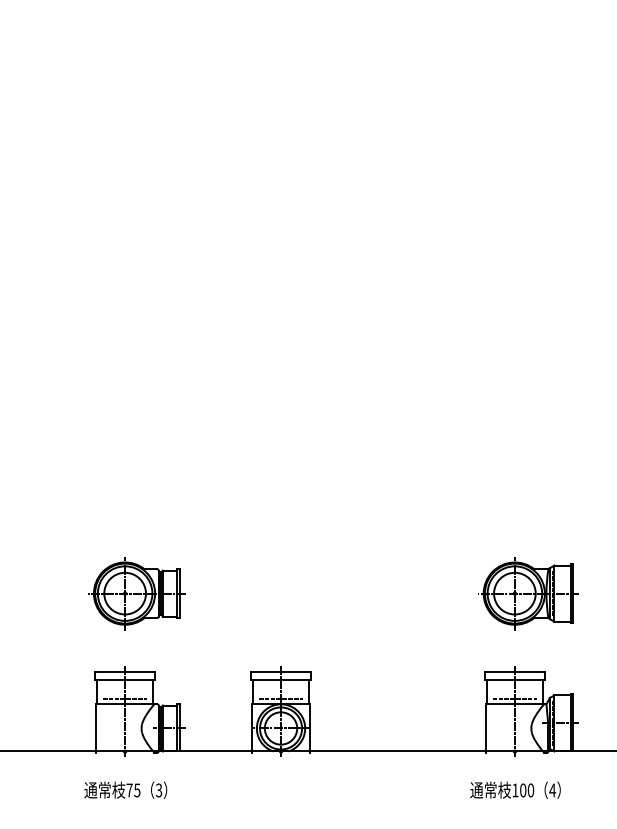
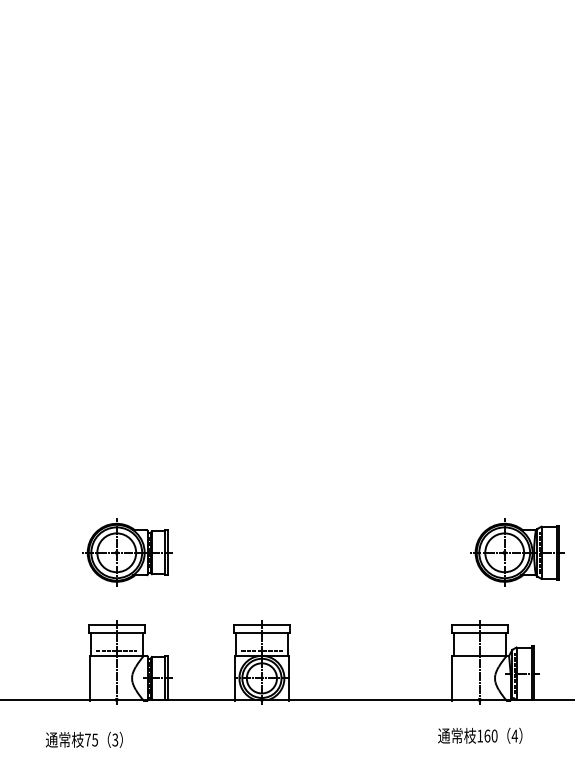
part: (528, 593) -> (517, 552), moved
line: (514, 698) -> (479, 650), removed
text: (125, 789) -> (84, 739), moved
text: (523, 789) -> (487, 735), 100 -> 160

